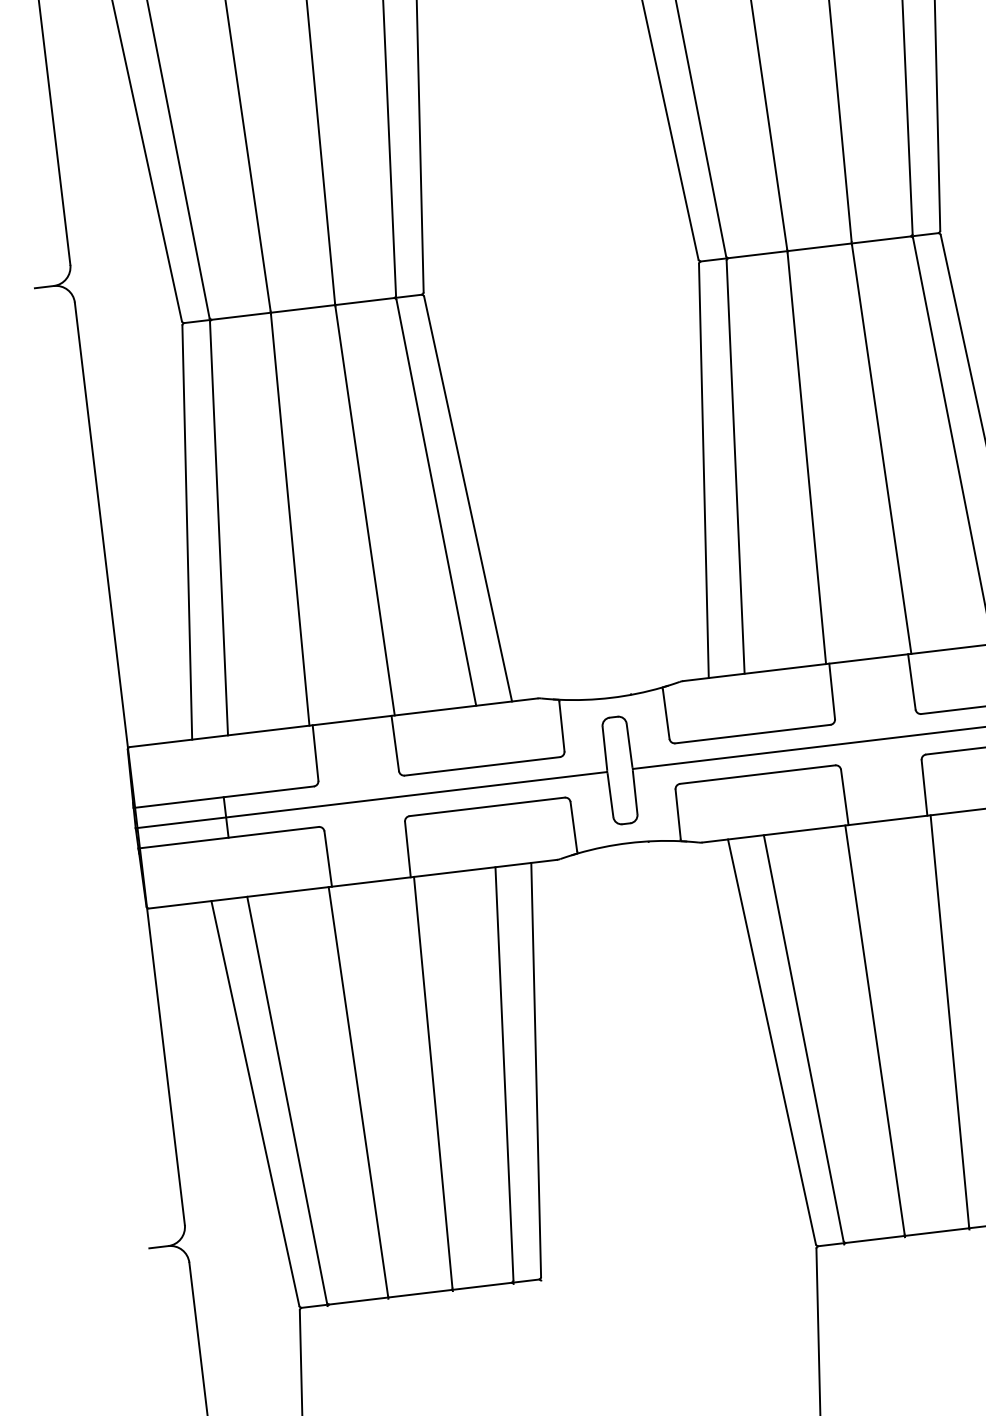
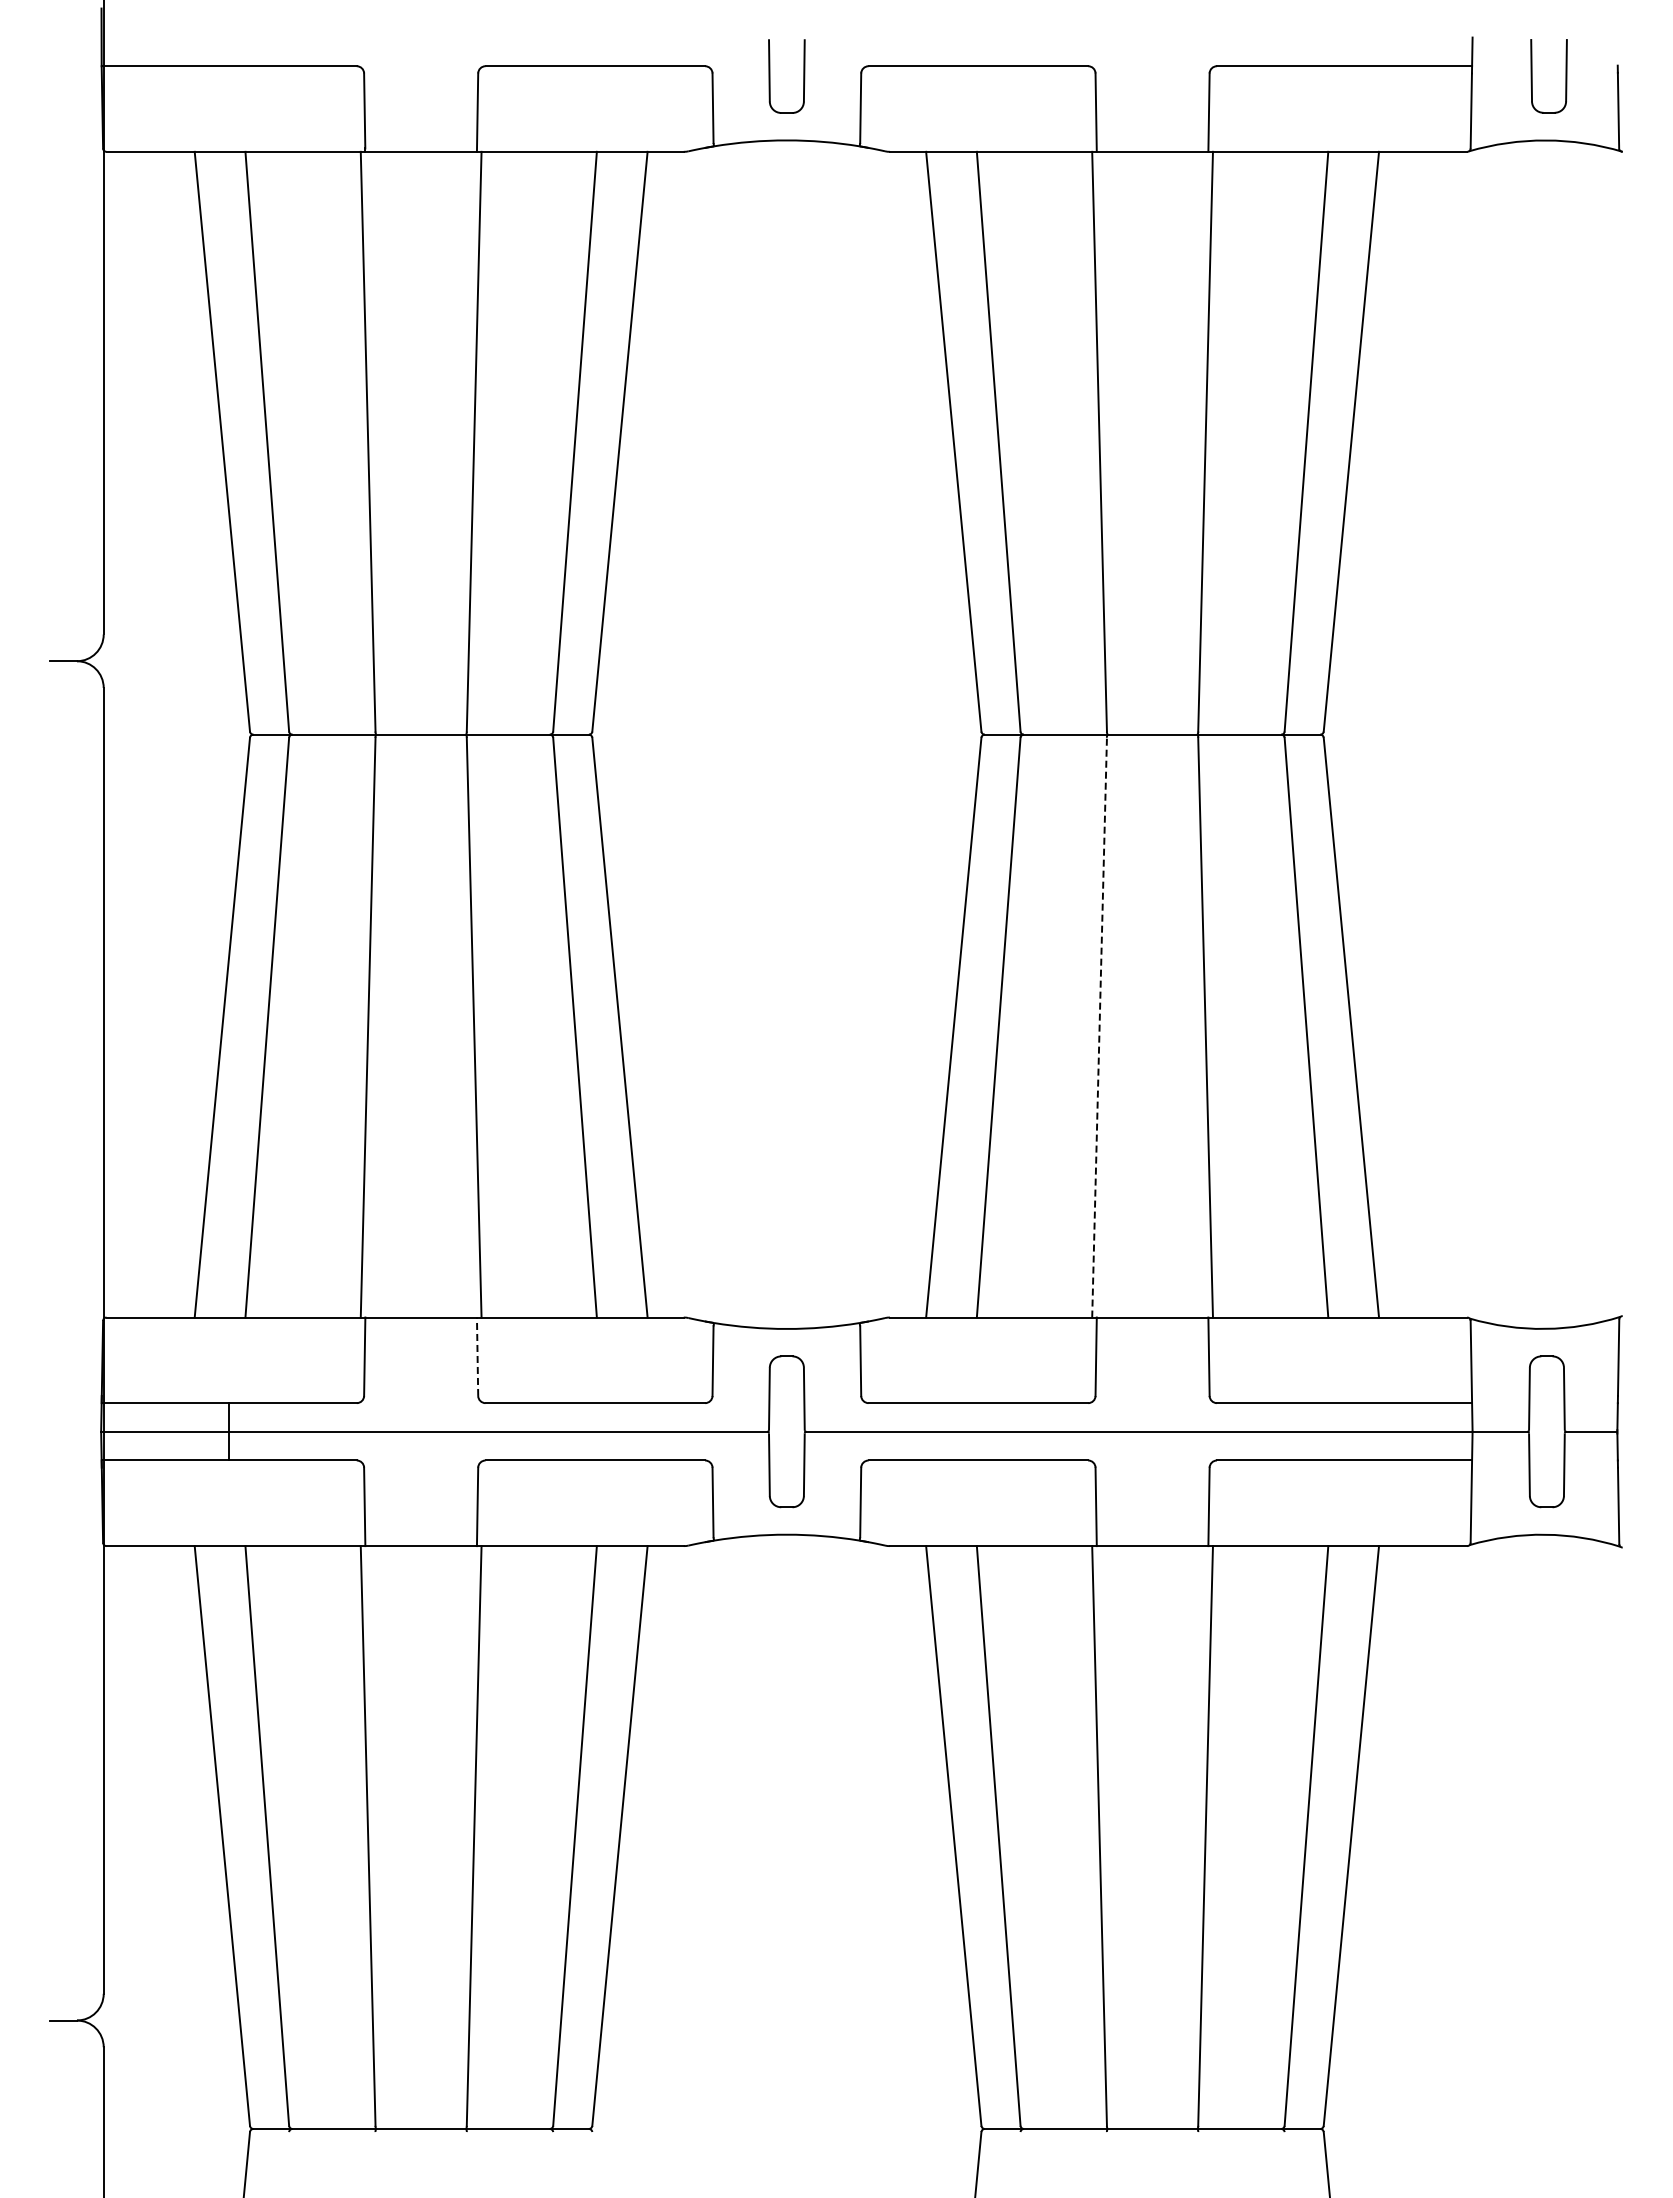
line: (806, 458) -> (1099, 1027), solid -> dashed
line: (395, 743) -> (477, 1356), solid -> dashed

